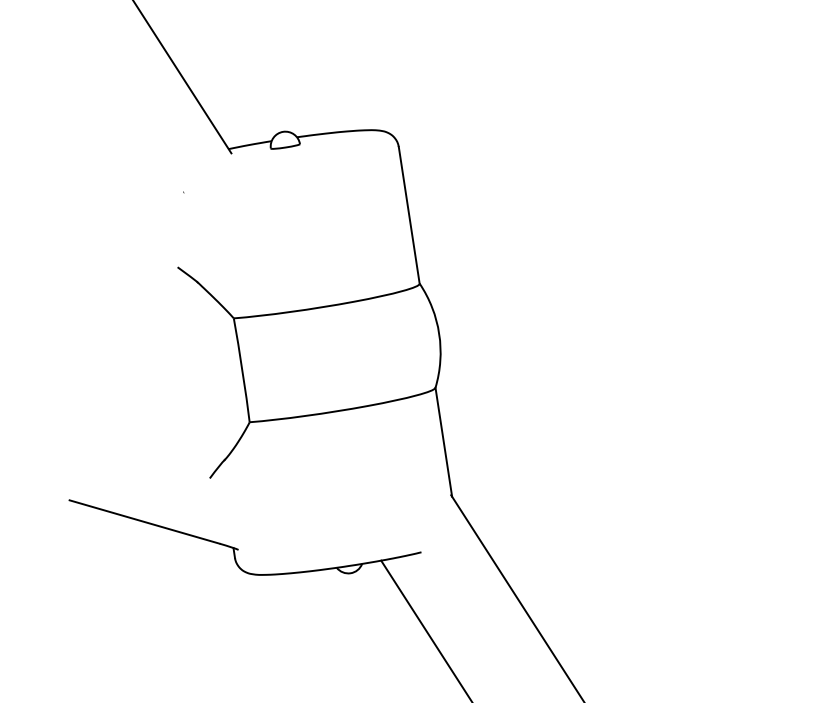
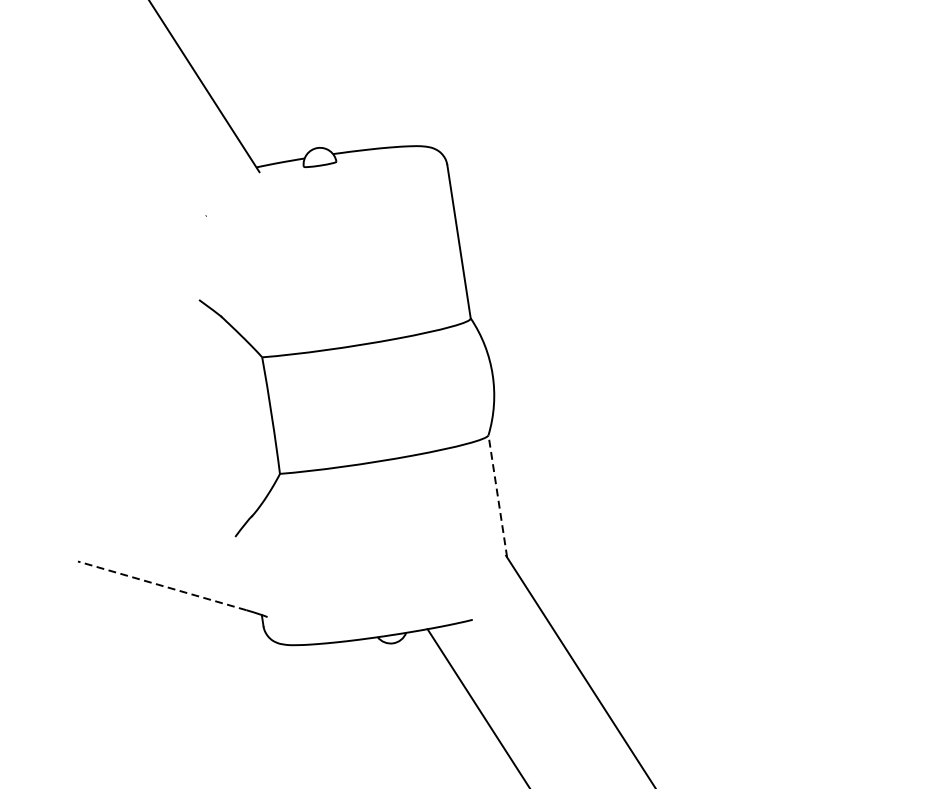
line: (443, 441) -> (497, 495), solid -> dashed
line: (144, 521) -> (161, 585), solid -> dashed

